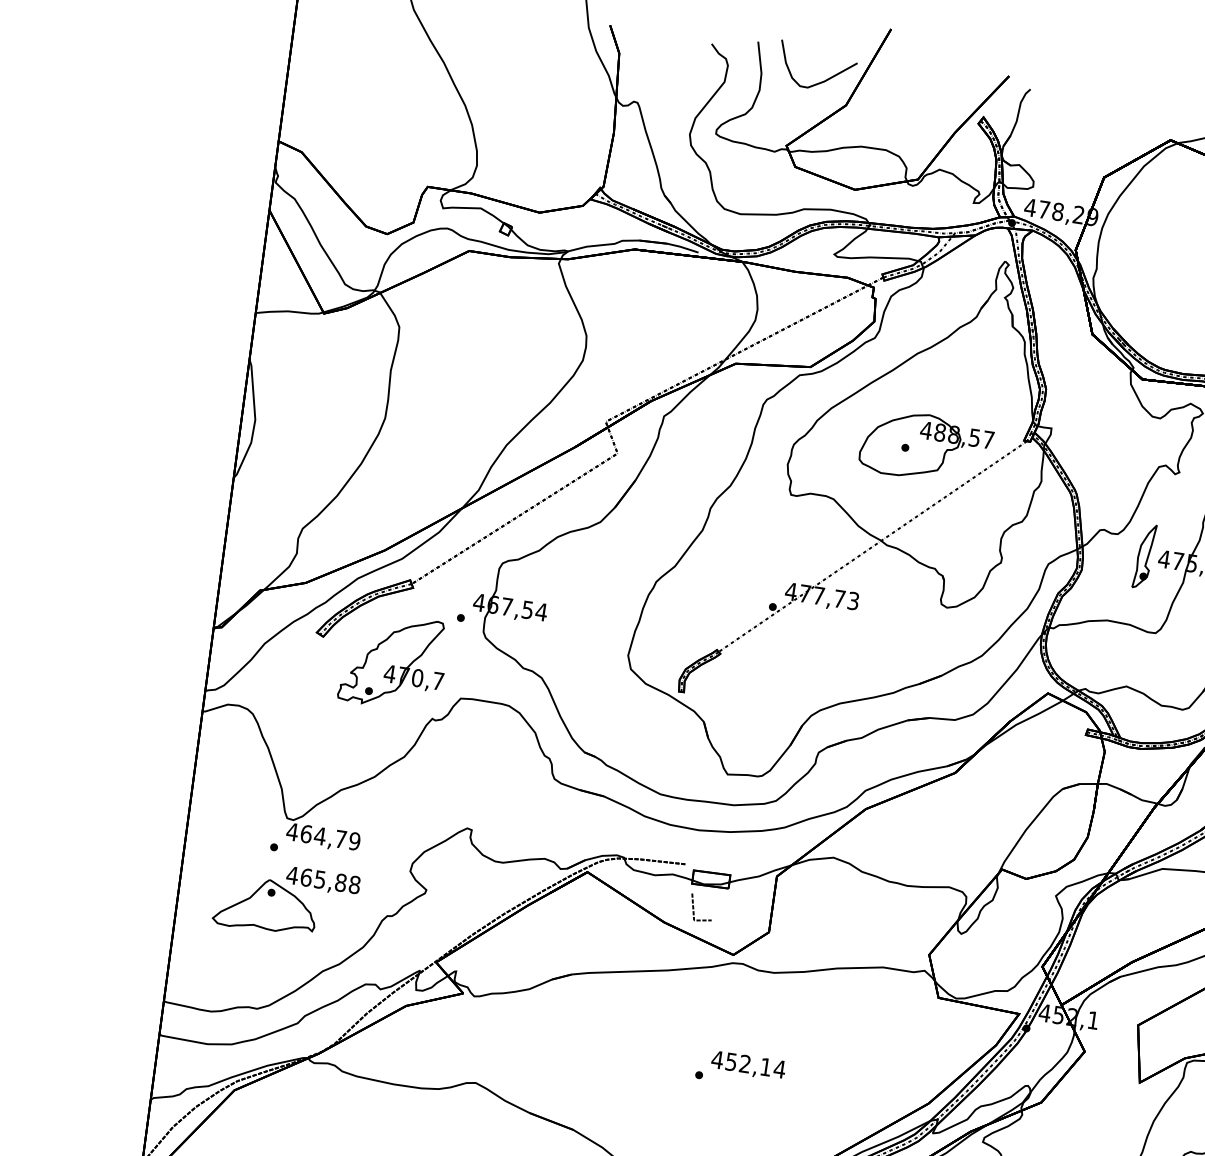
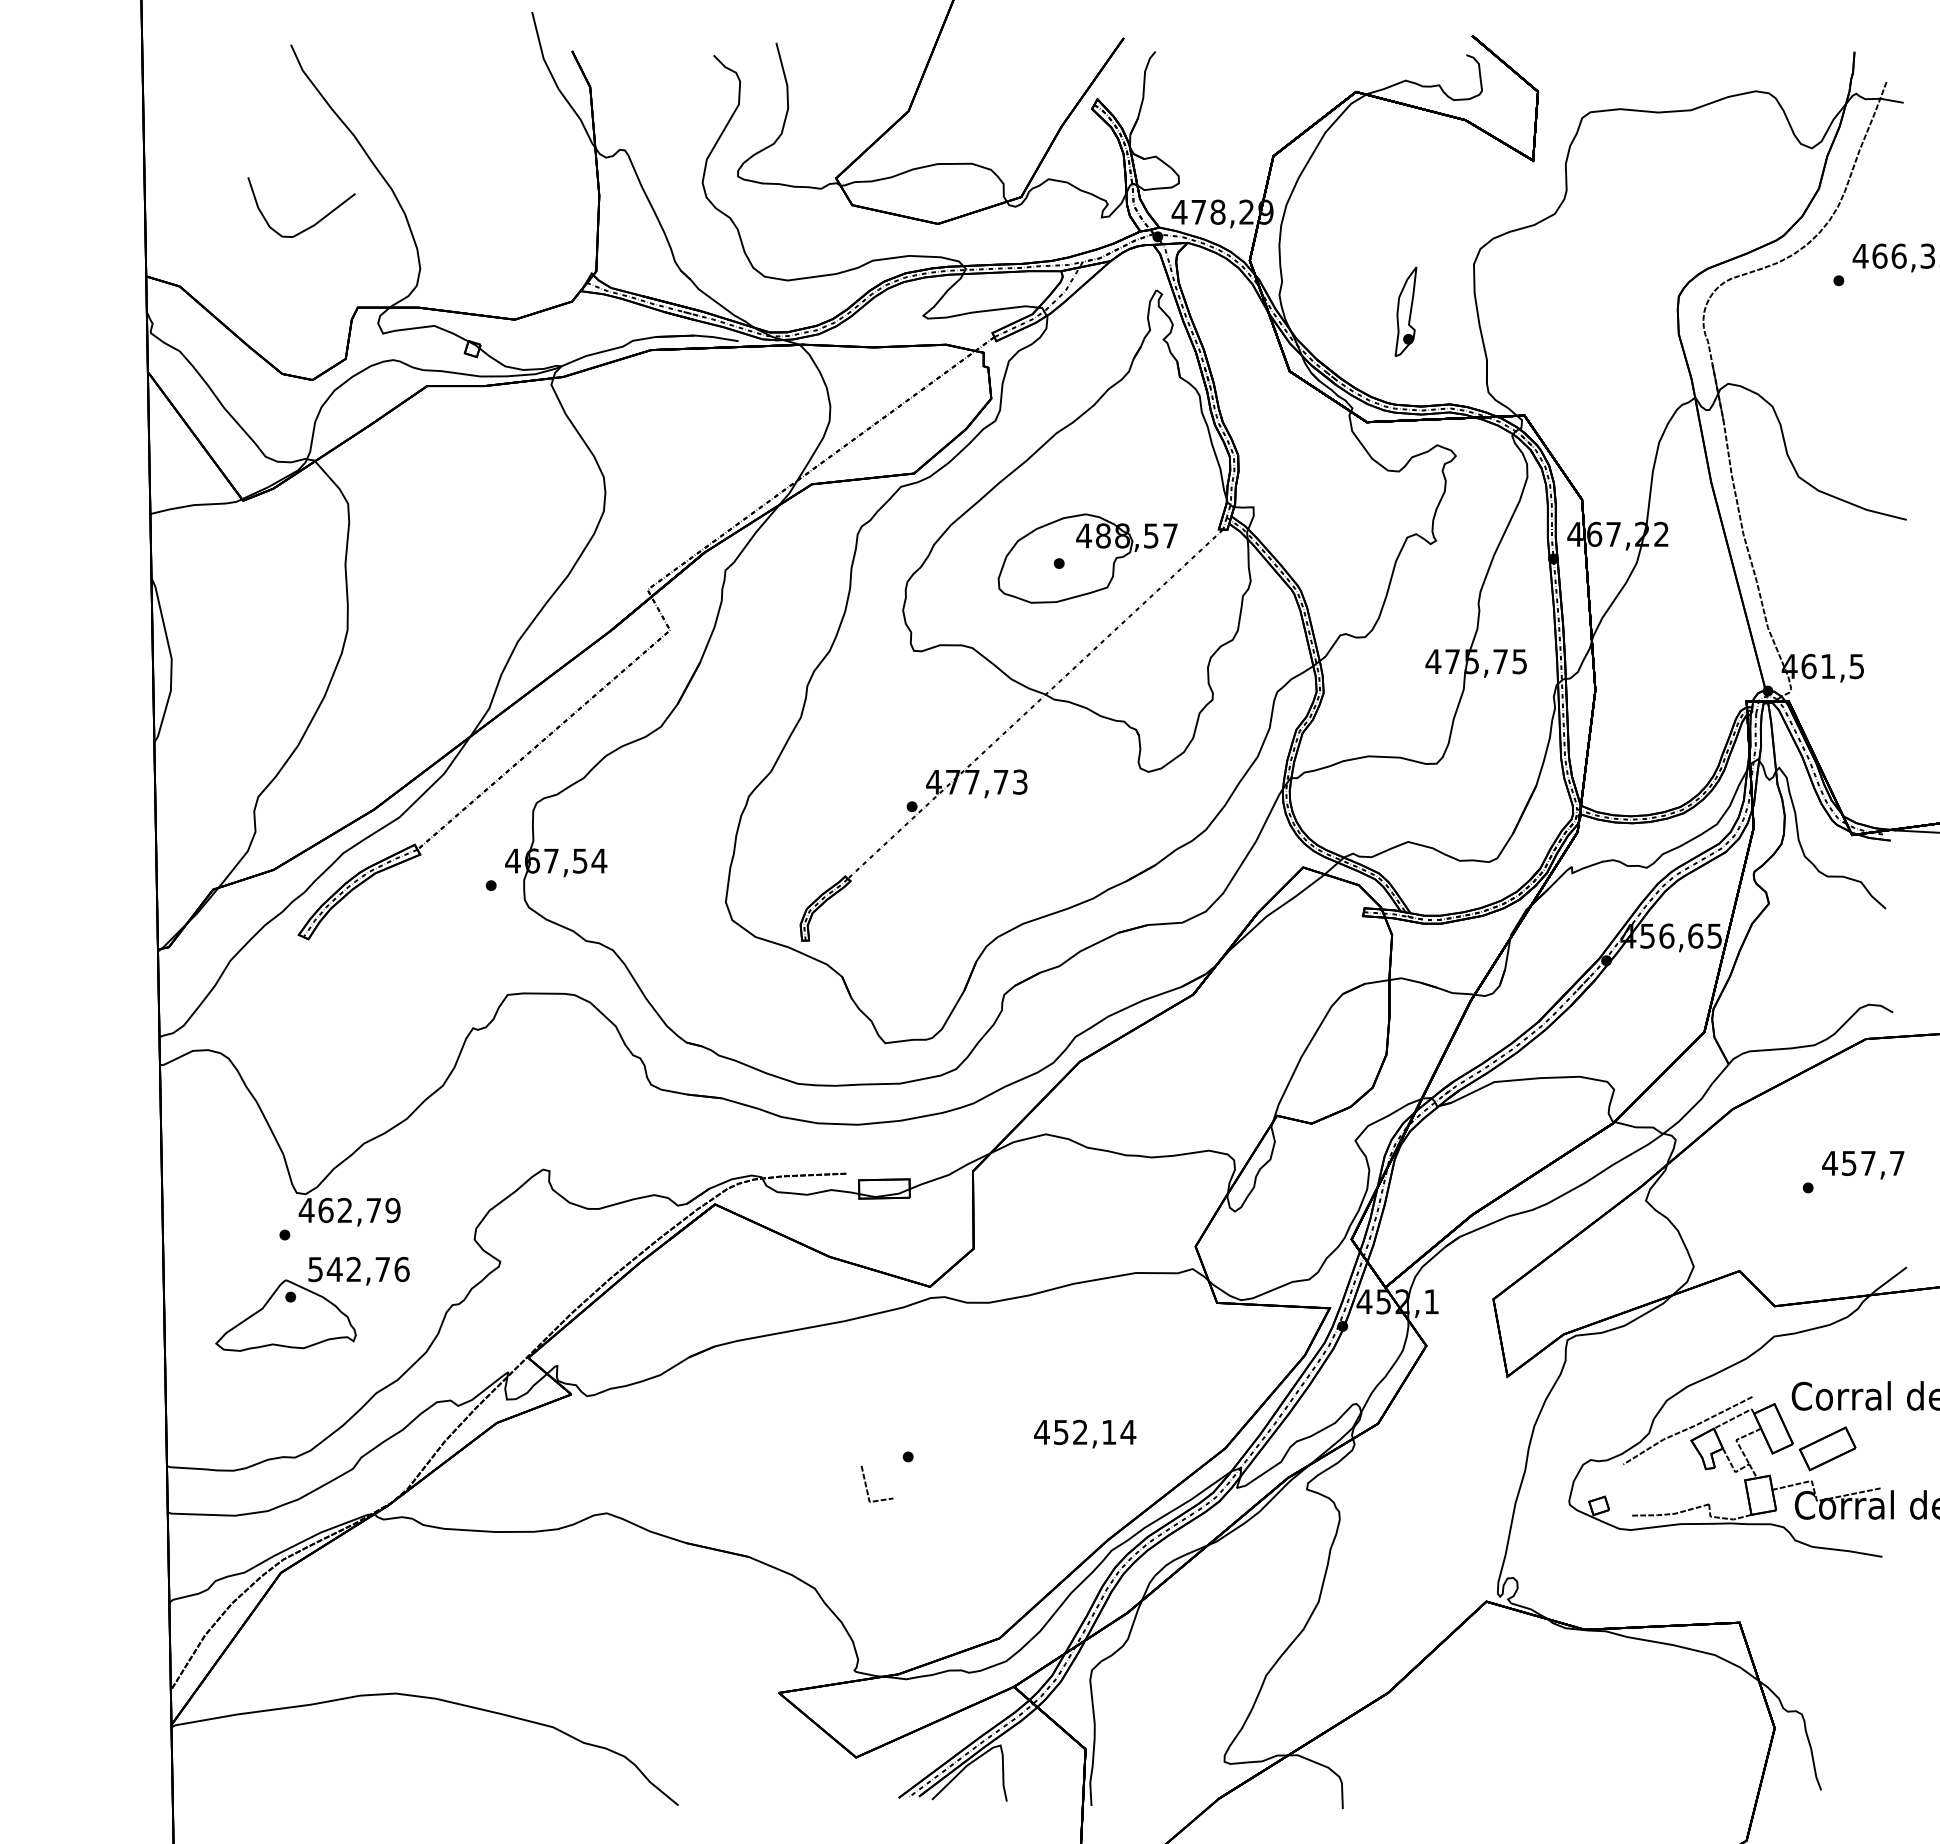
curve: (822, 81) -> (311, 225), moved
part: (1144, 556) -> (1405, 311), moved
part: (394, 661) -> (409, 958), removed
text: (320, 835) -> (345, 1209), 464,79 -> 462,79
text: (323, 880) -> (358, 1269), 465,88 -> 542,76
line: (694, 909) -> (867, 1486), moved
text: (748, 1065) -> (1085, 1433), moved

